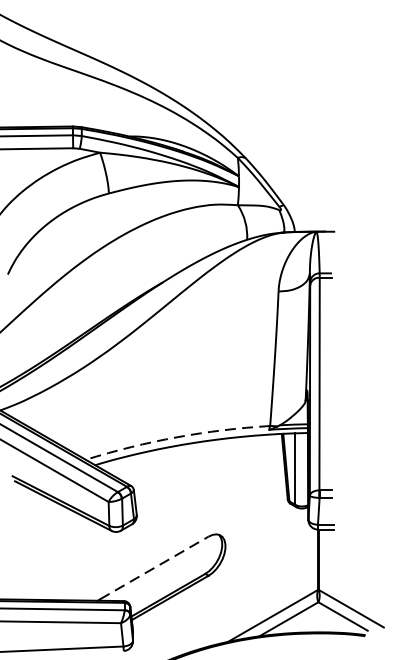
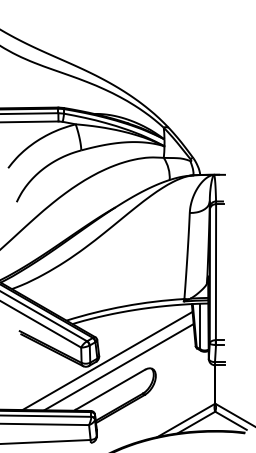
arc: (176, 437) -> (124, 306), dashed -> solid
line: (149, 522) -> (107, 360), added
line: (167, 533) -> (118, 367), added
line: (154, 567) -> (110, 389), dashed -> solid

